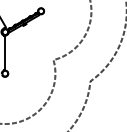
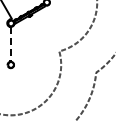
line: (4, 52) -> (10, 43), solid -> dashed

